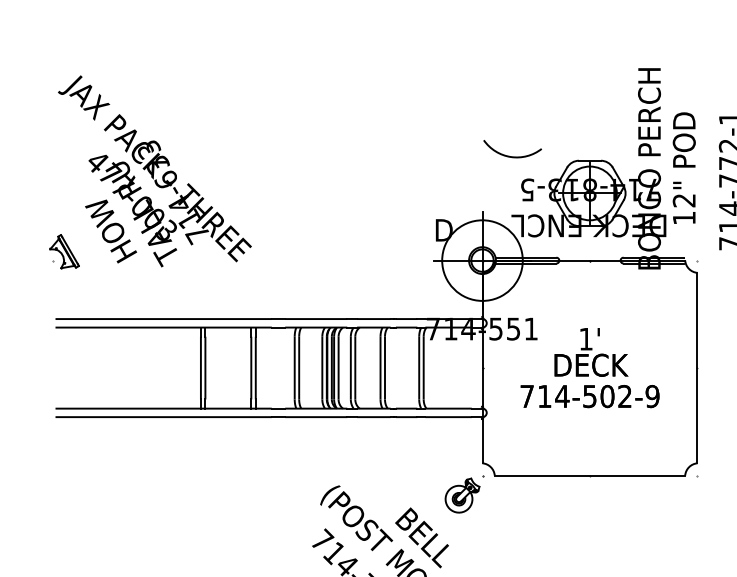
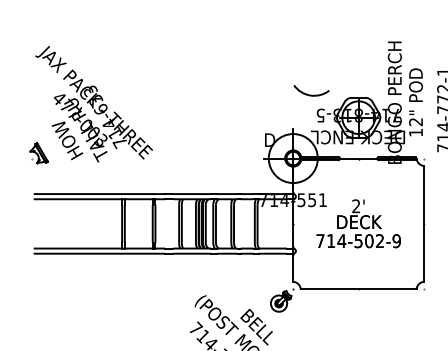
text: (586, 339) -> (356, 206), 1' -> 2'

